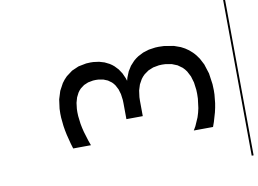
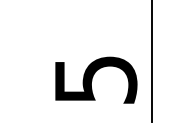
text: (135, 95) -> (95, 79), 3 -> 5

